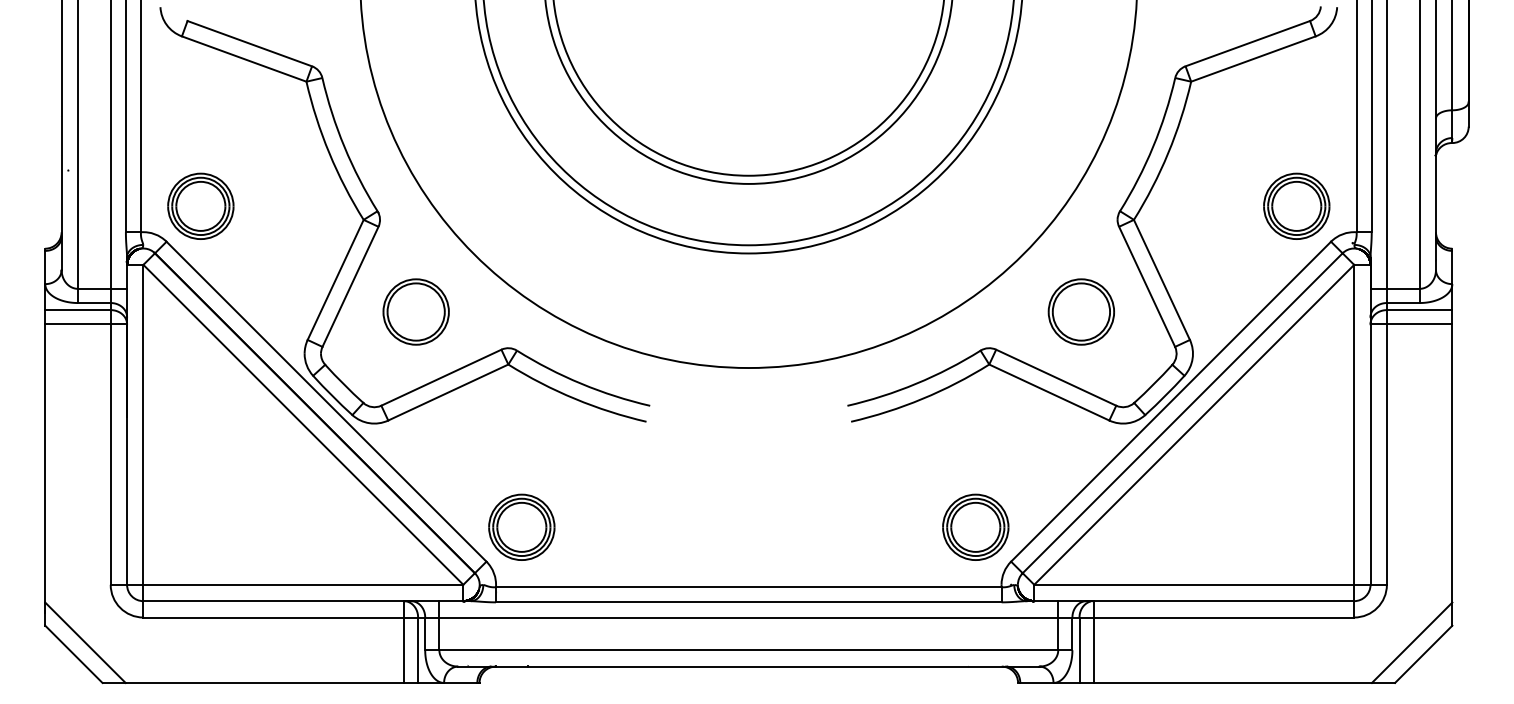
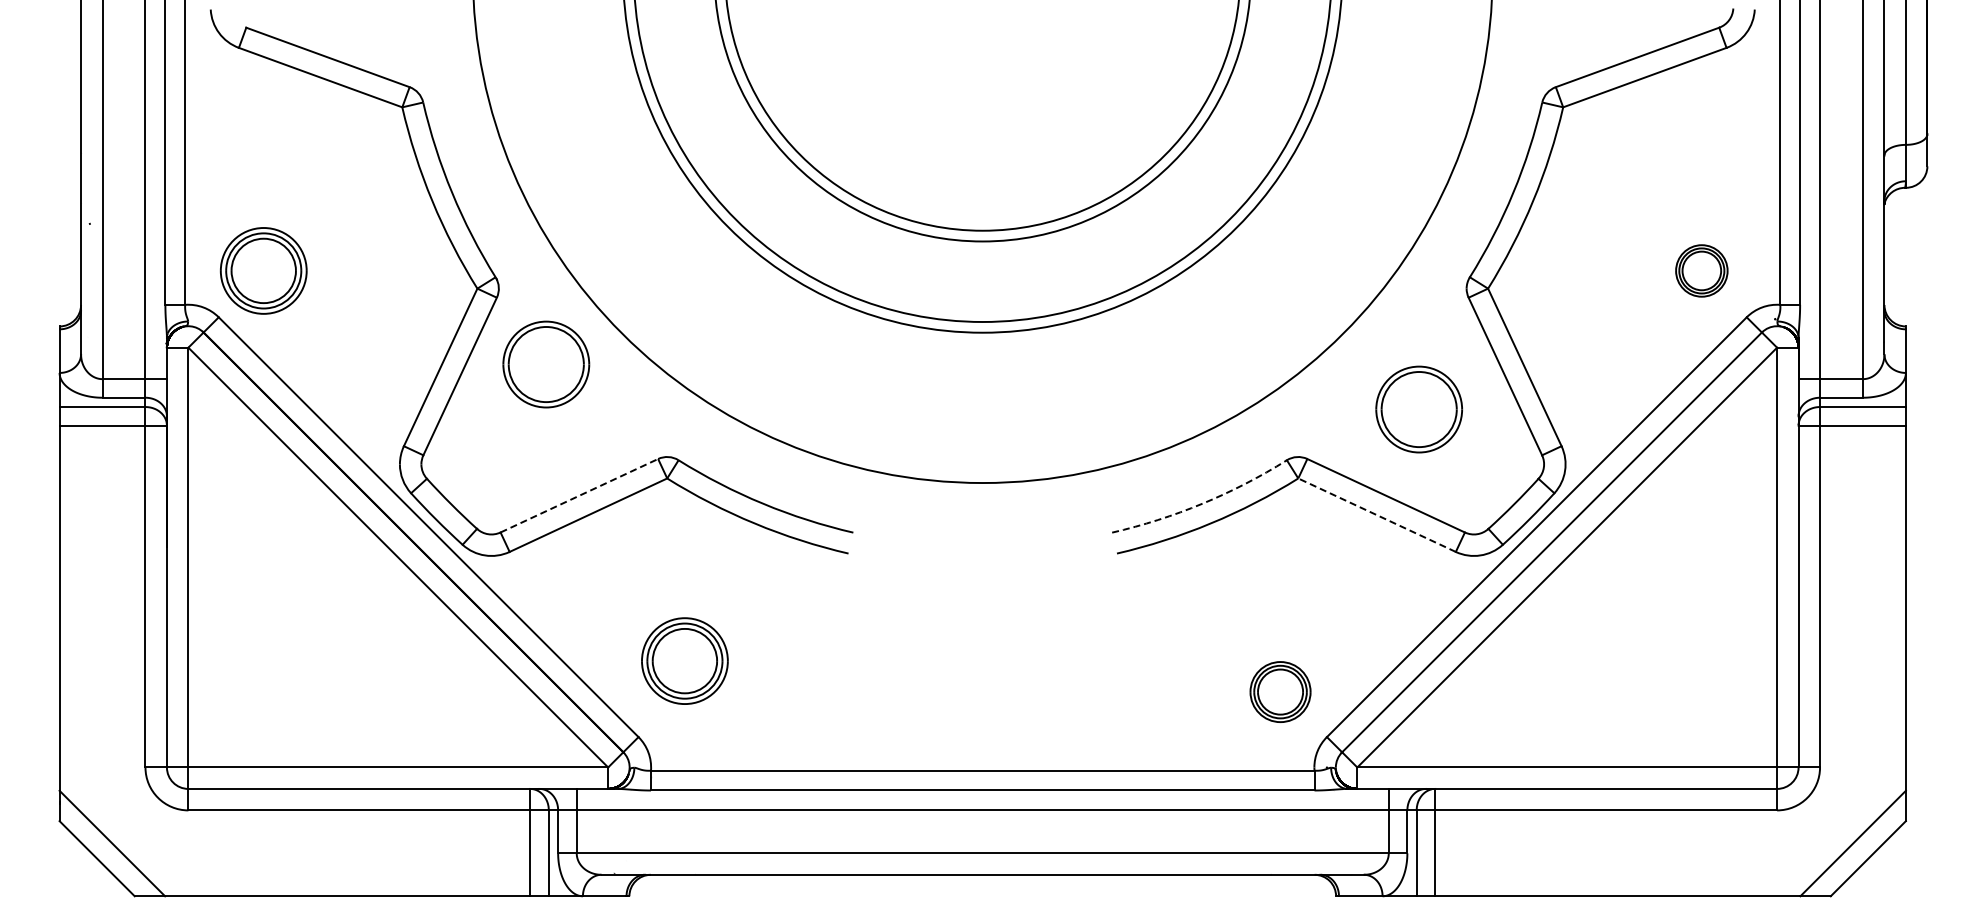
part: (1296, 206) -> (1701, 270), size x0.6
part: (416, 311) -> (546, 364), moved
line: (441, 377) -> (579, 495), solid -> dashed
arc: (916, 383) -> (1202, 503), solid -> dashed
line: (1049, 392) -> (1377, 515), solid -> dashed
part: (521, 526) -> (684, 660), moved
part: (975, 526) -> (1280, 691), size x0.7

